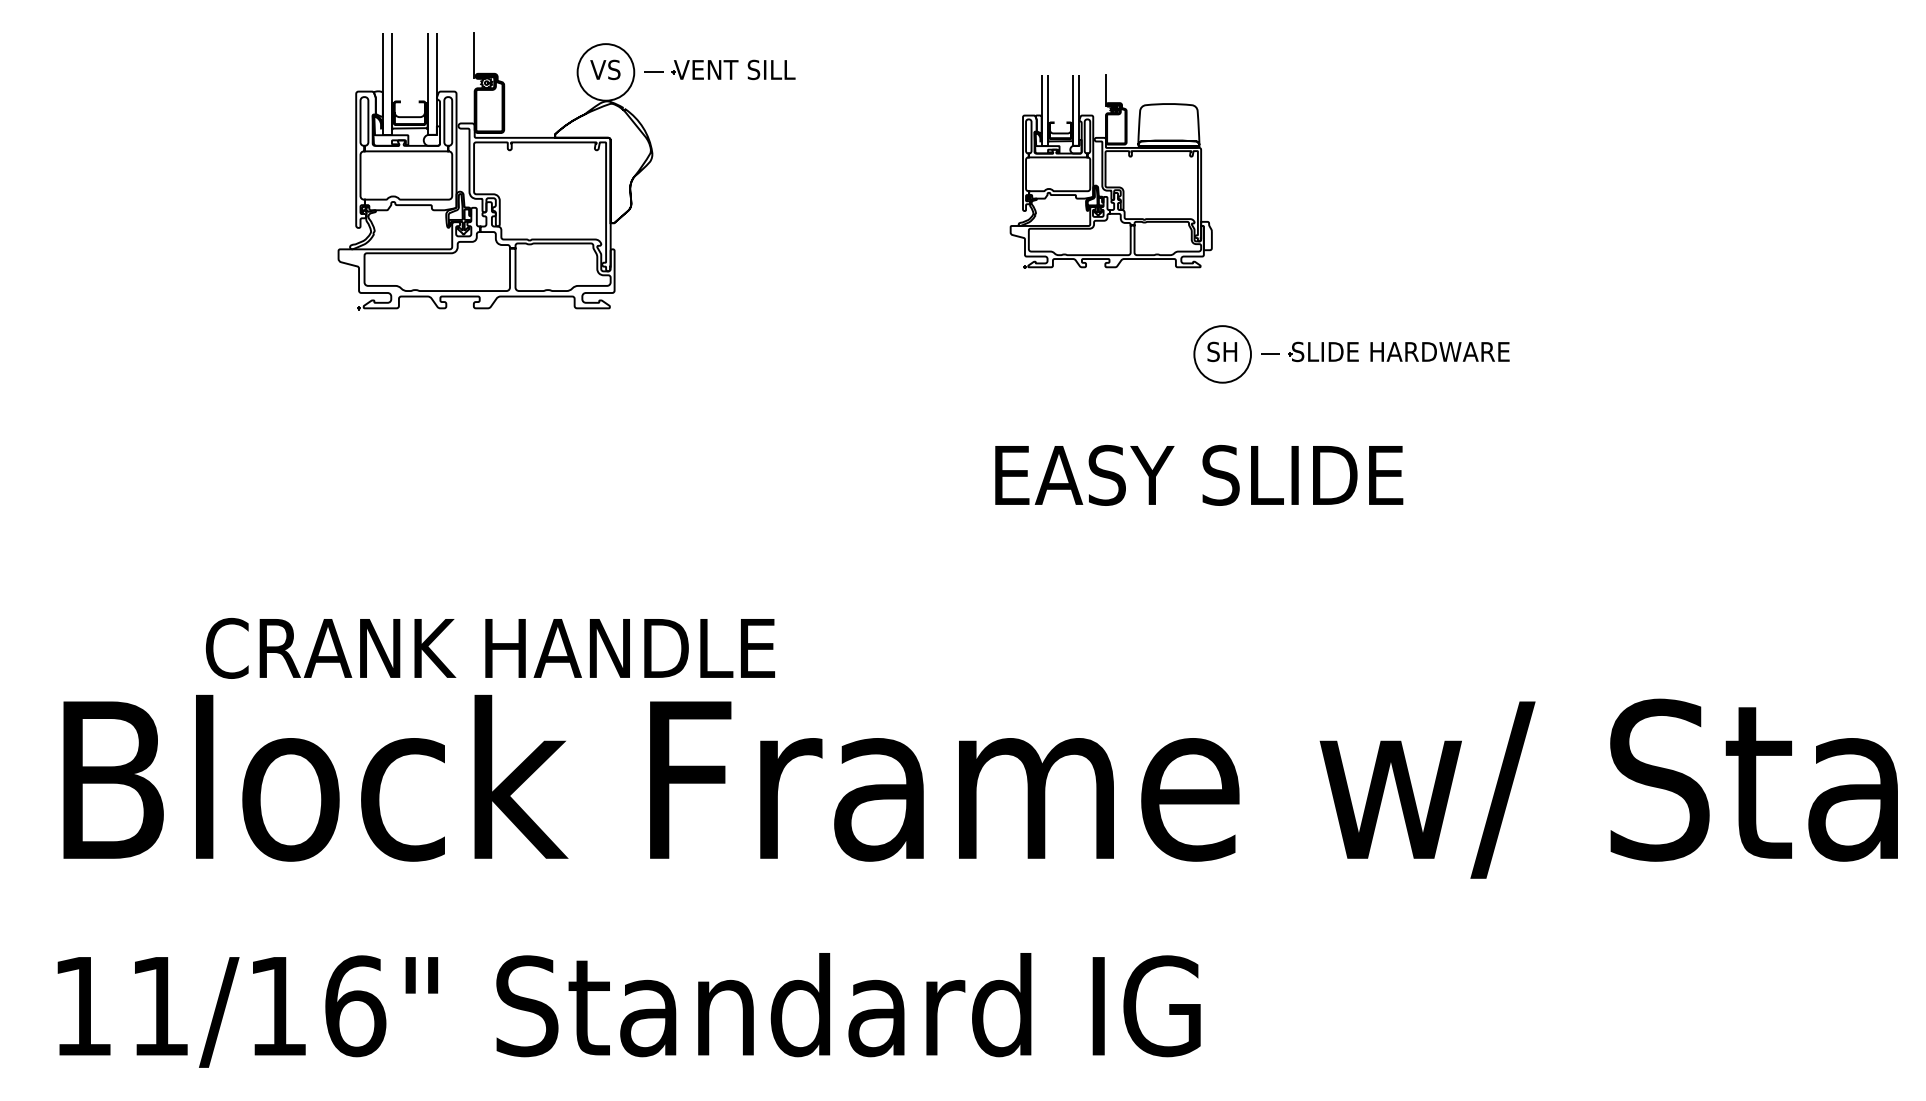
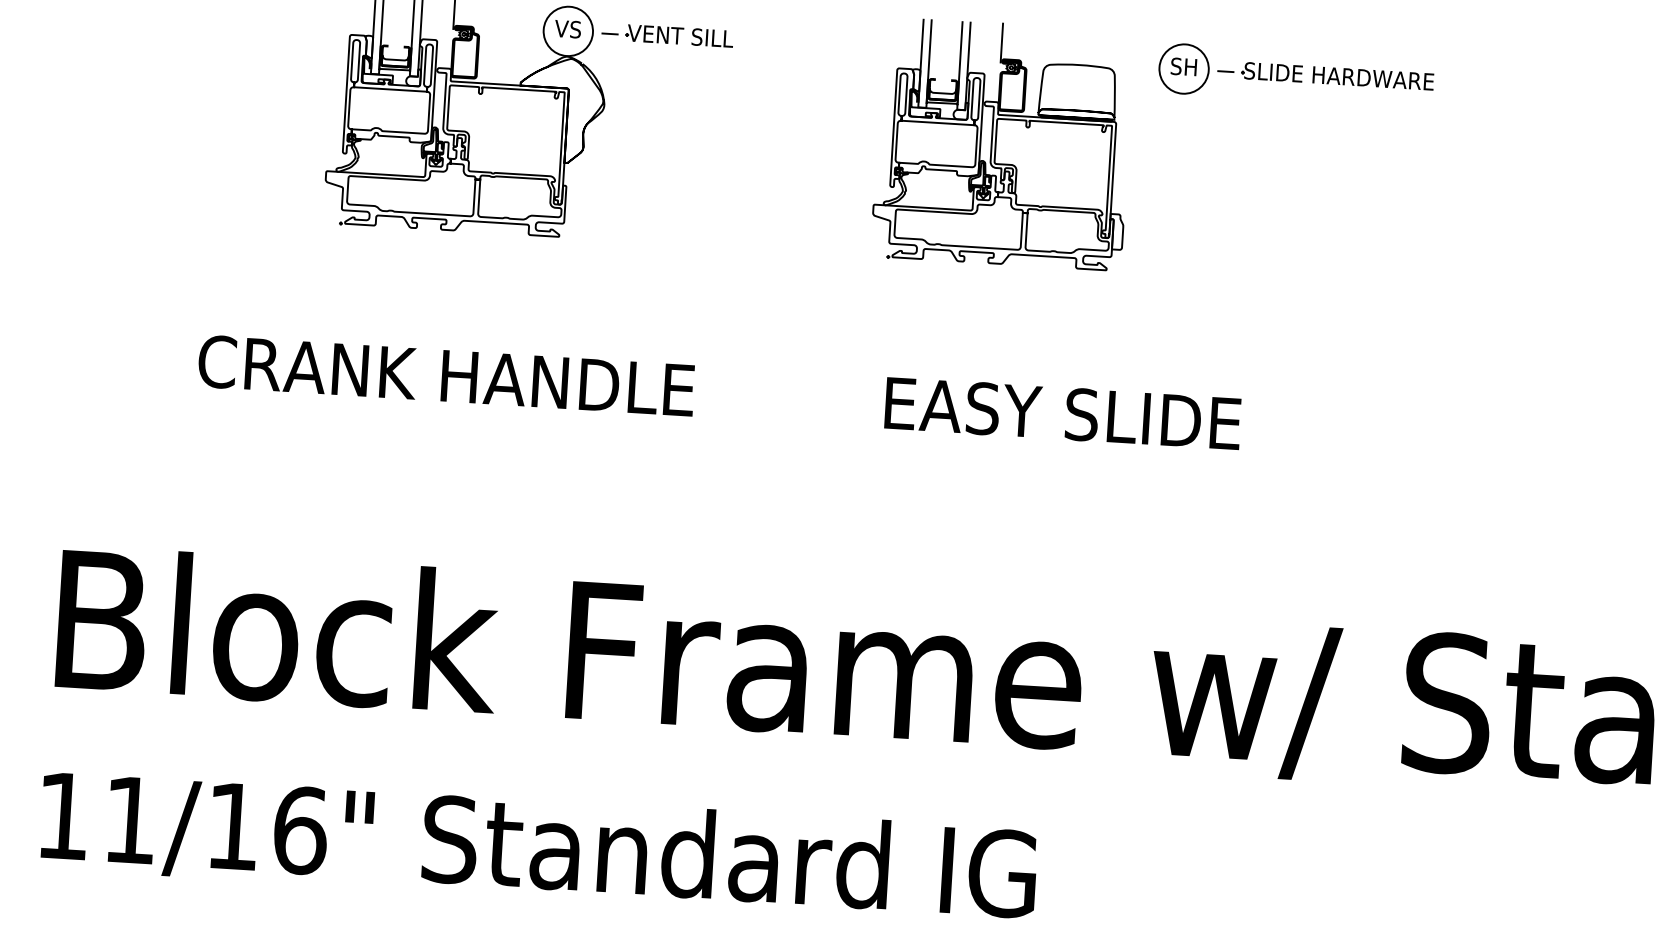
part: (1110, 171) -> (1002, 144), size x1.43
part: (1351, 354) -> (1296, 76), moved
text: (489, 648) -> (445, 375), moved

